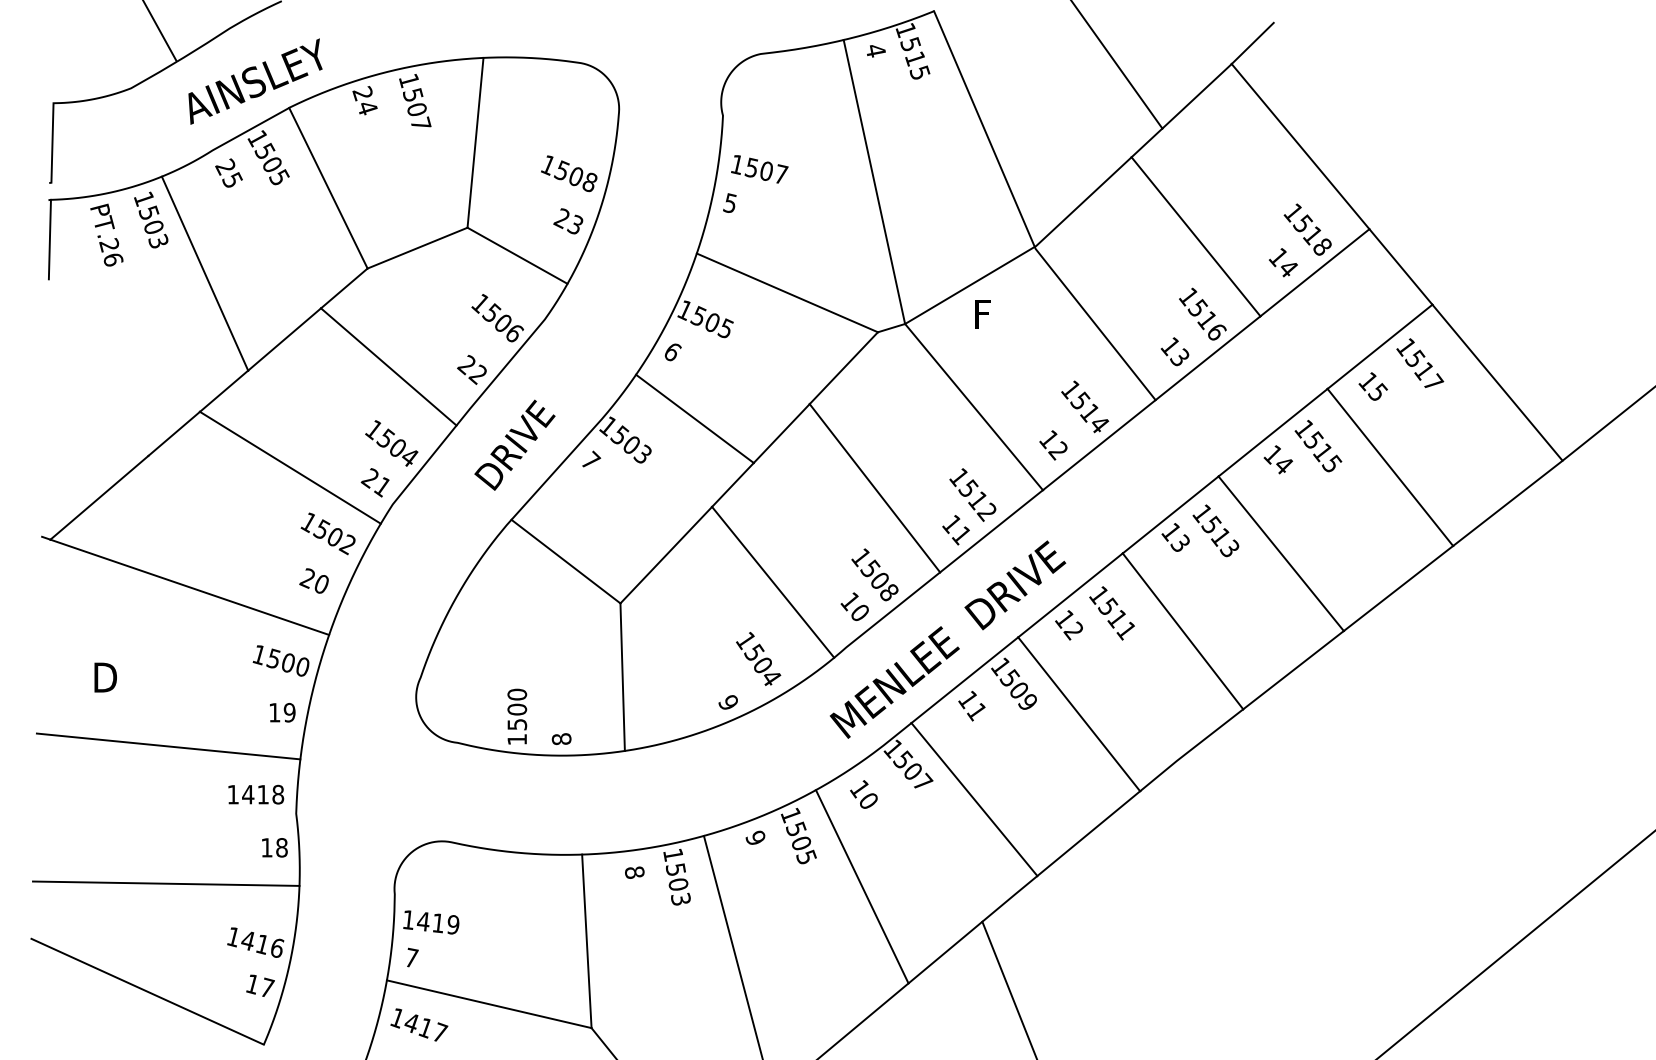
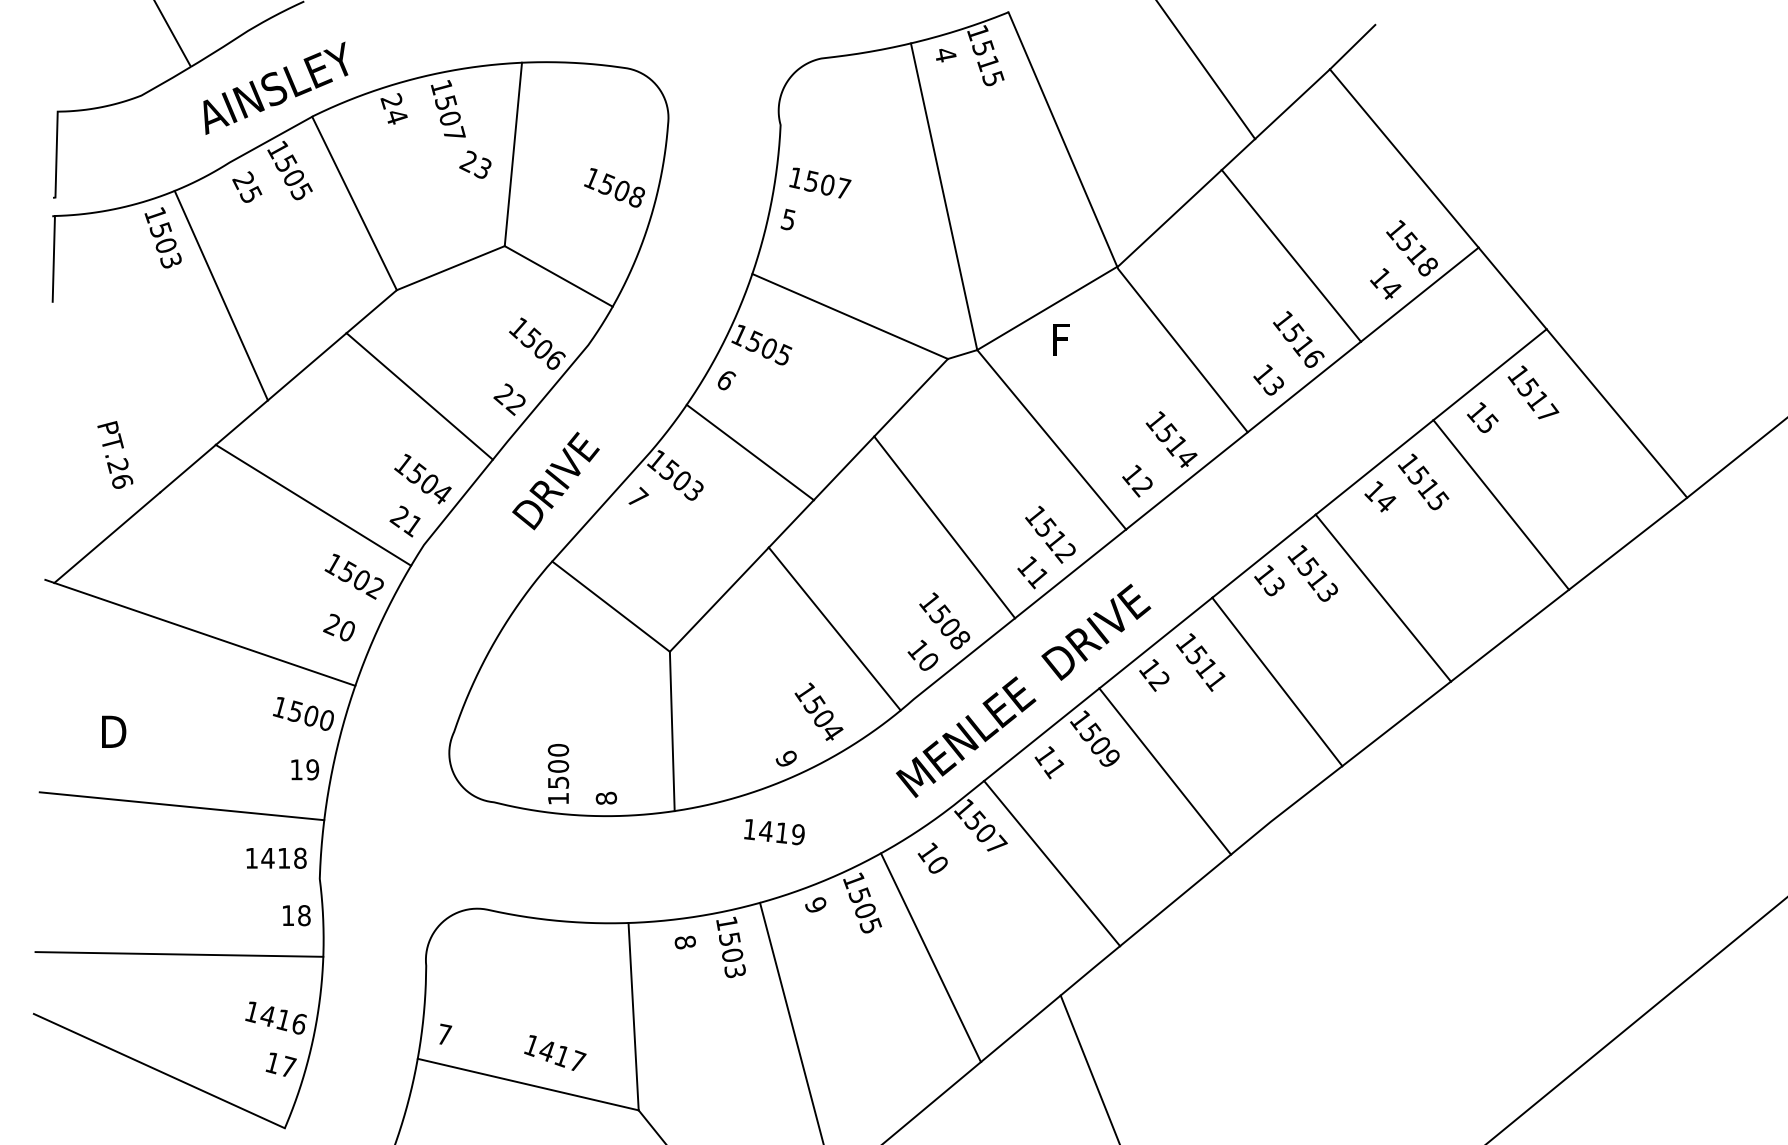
text: (568, 221) -> (475, 164), moved
text: (106, 234) -> (114, 454), moved
text: (431, 922) -> (774, 832), moved
text: (419, 1024) -> (555, 1052), moved

